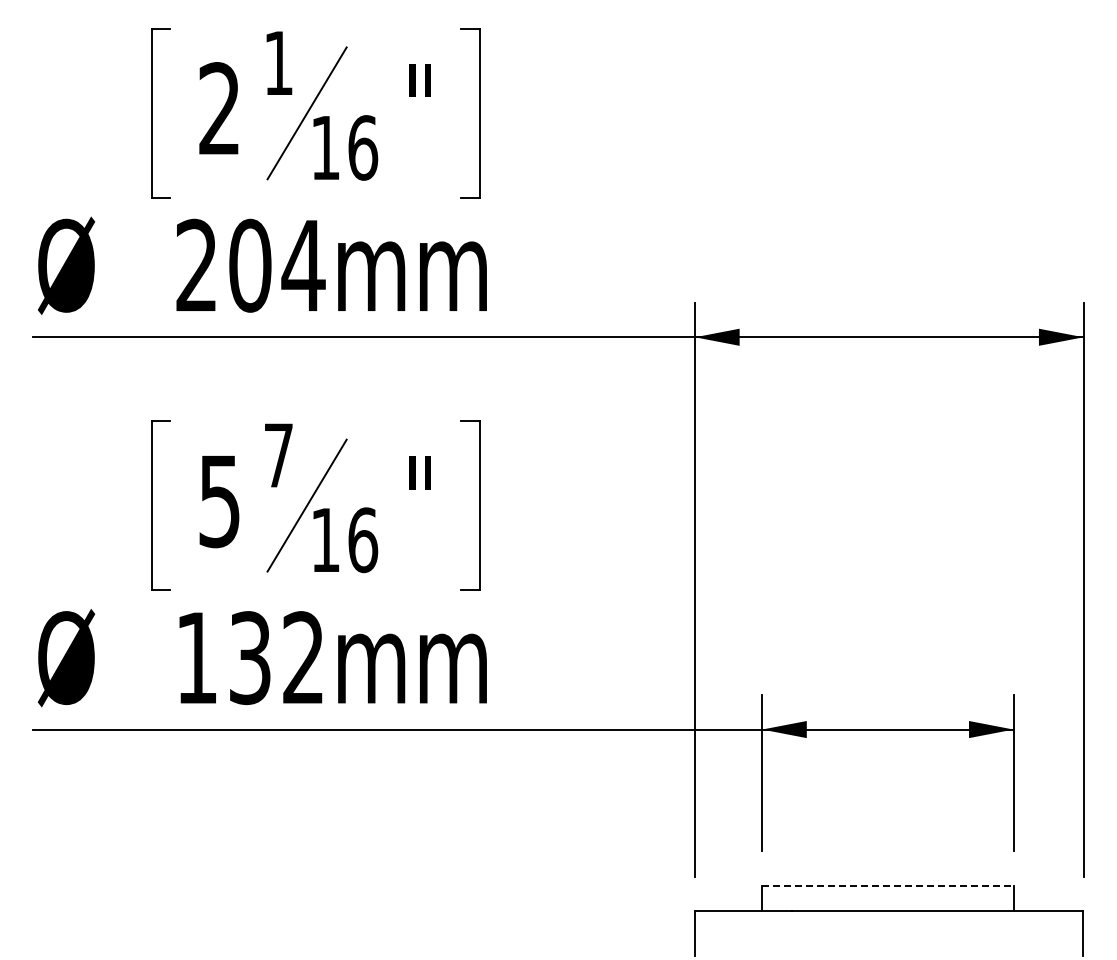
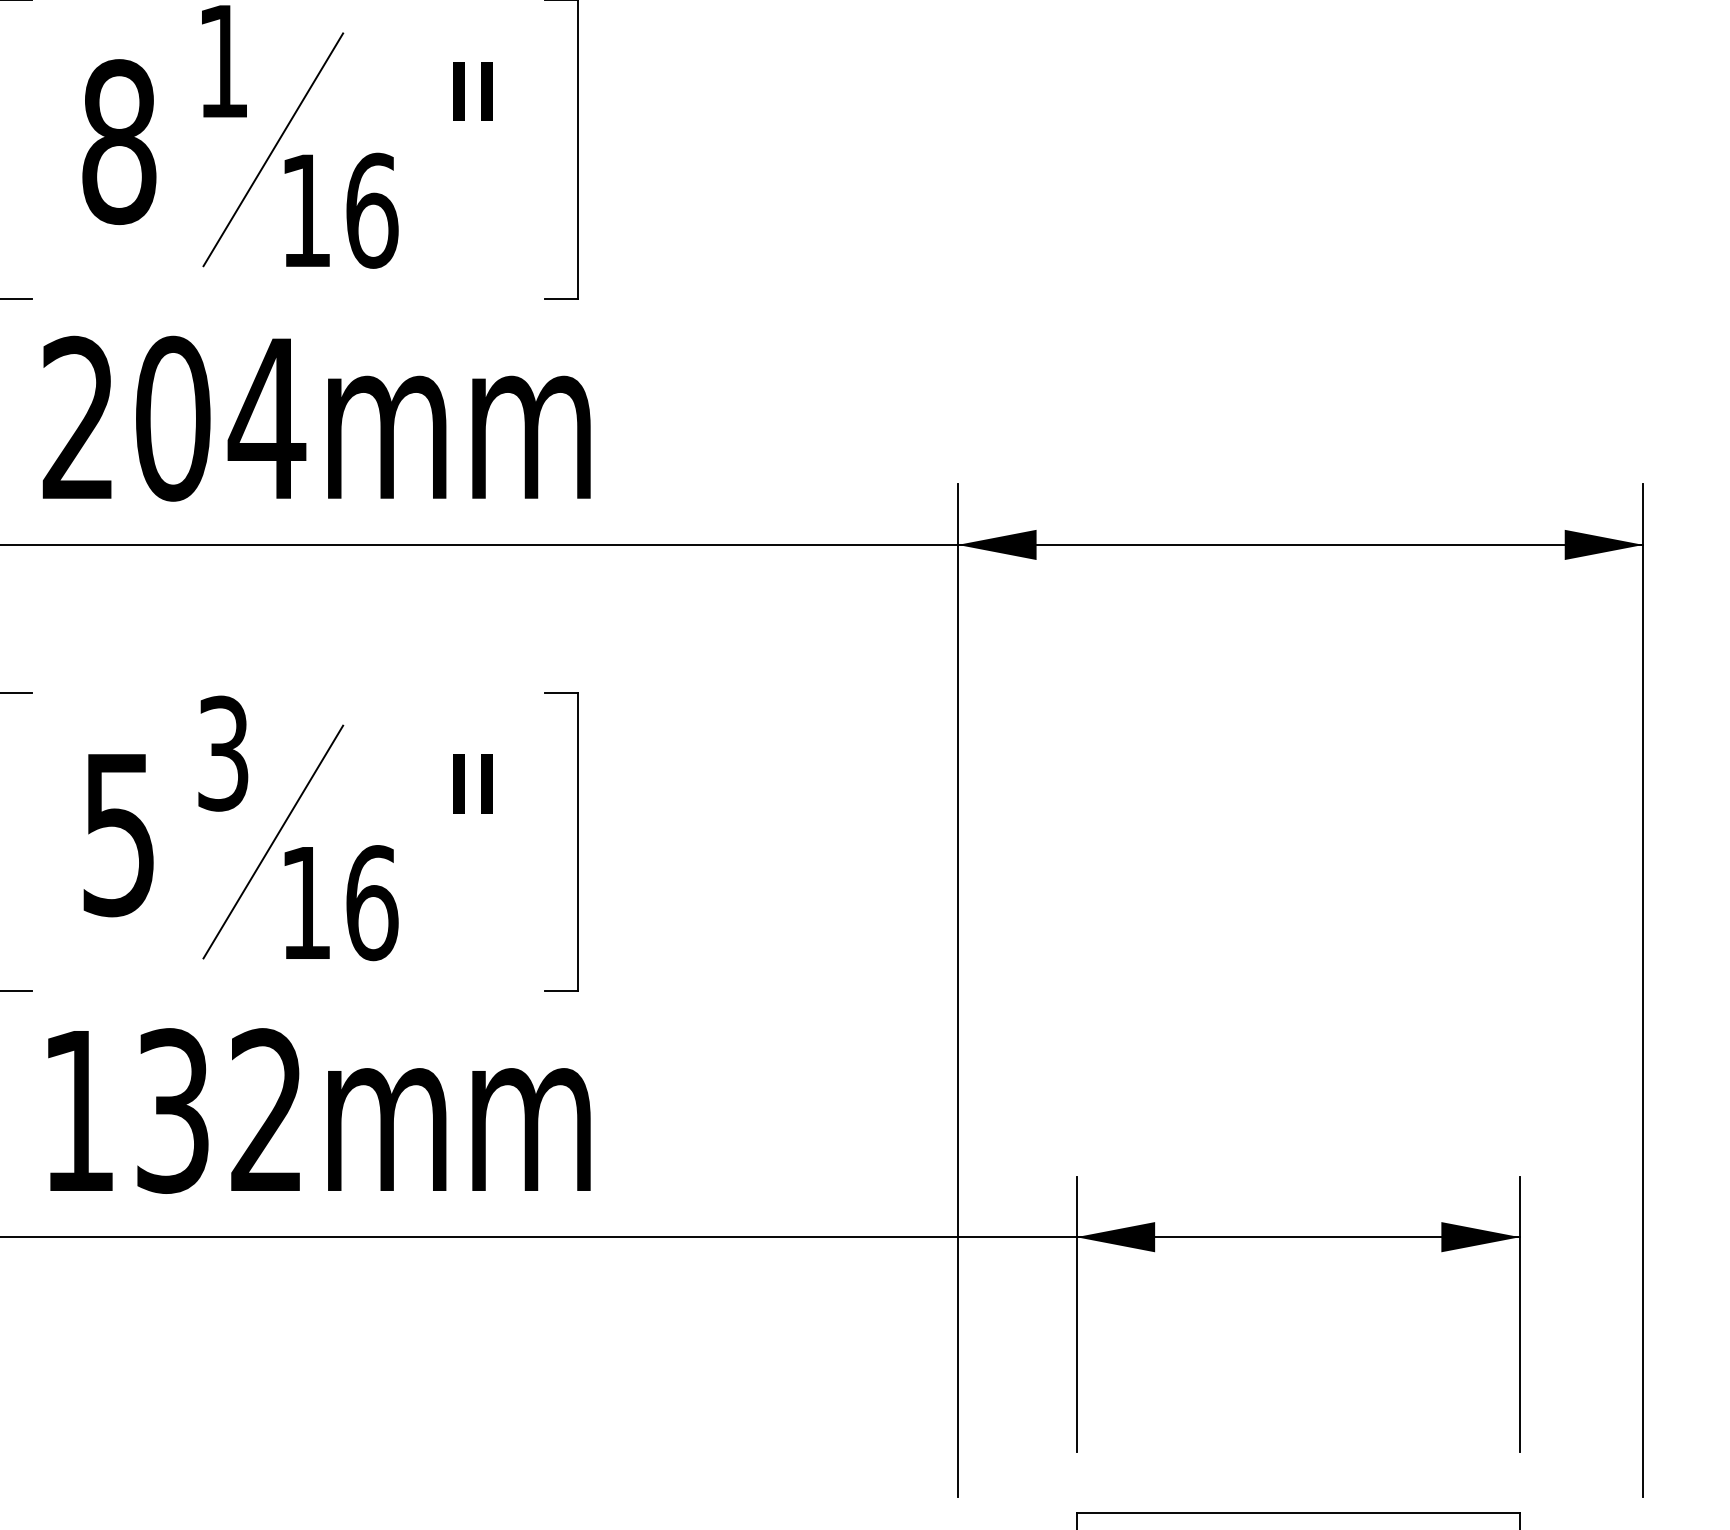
text: (219, 108) -> (118, 141), 2 -> 8
text: (278, 455) -> (222, 753), 7 -> 3
line: (887, 885) -> (1297, 1512), dashed -> solid

